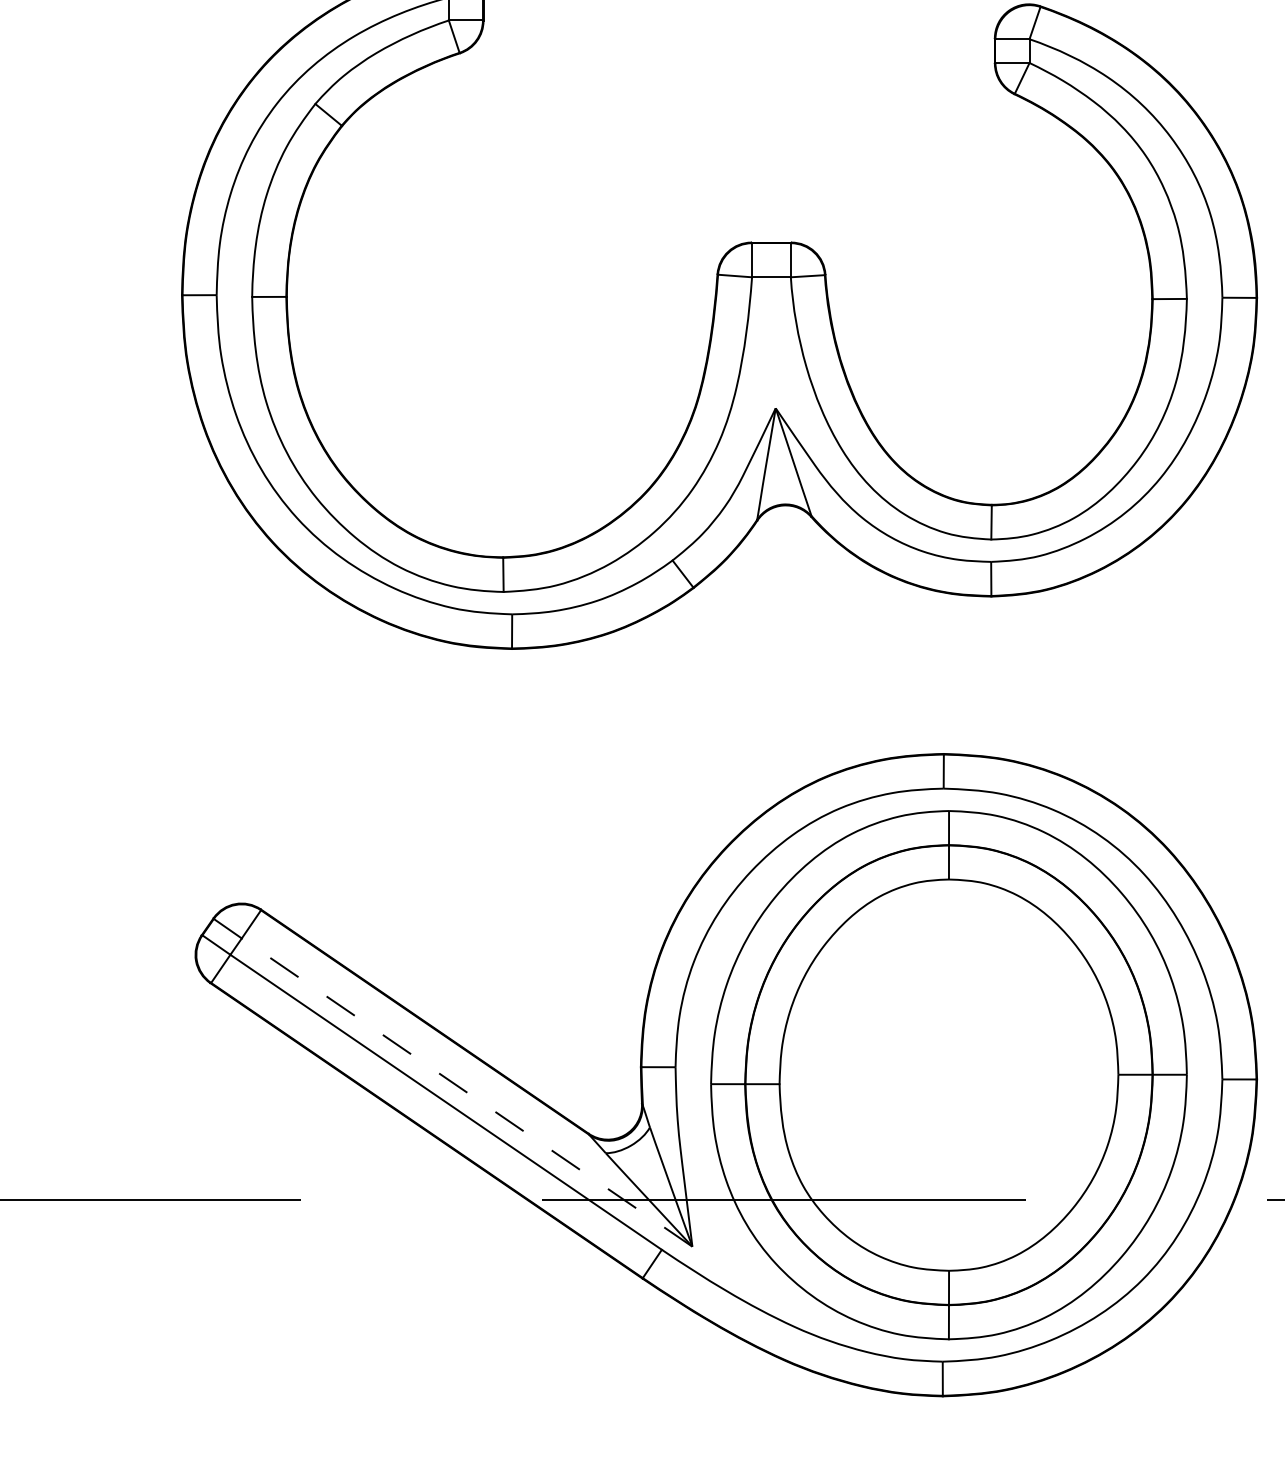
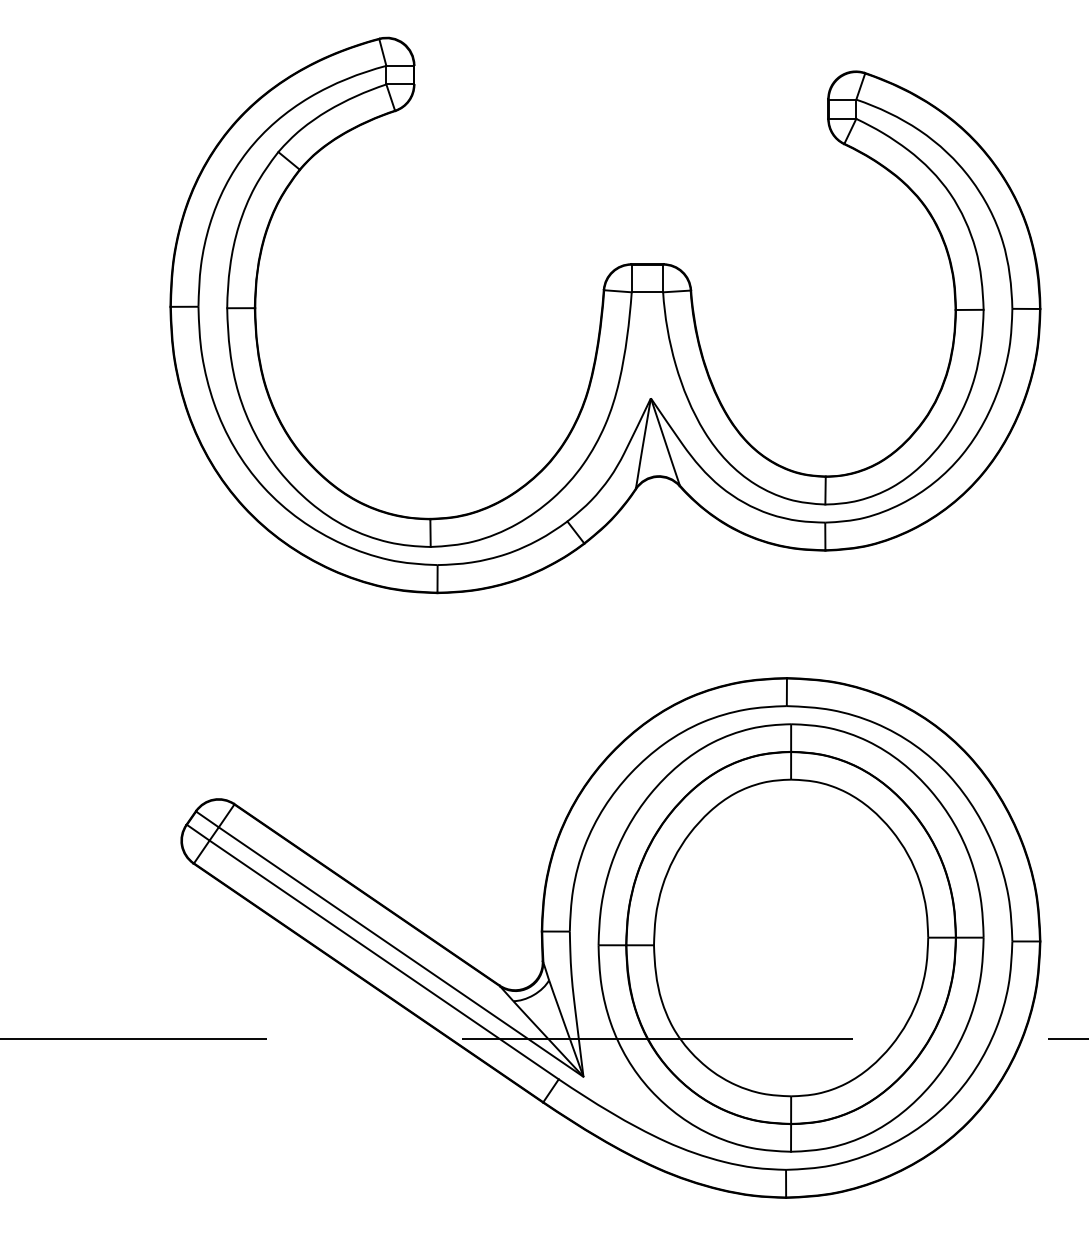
line: (467, 1093) -> (401, 952), dashed -> solid

